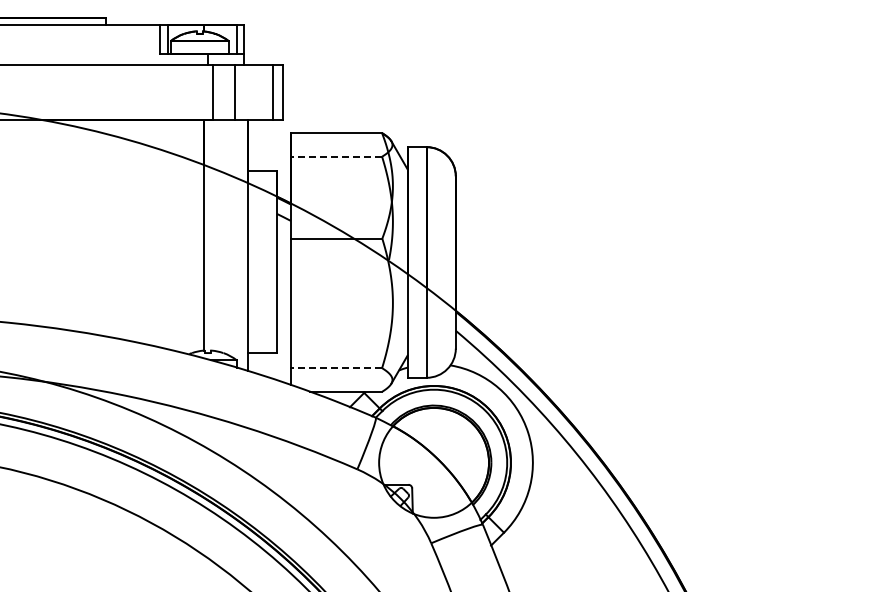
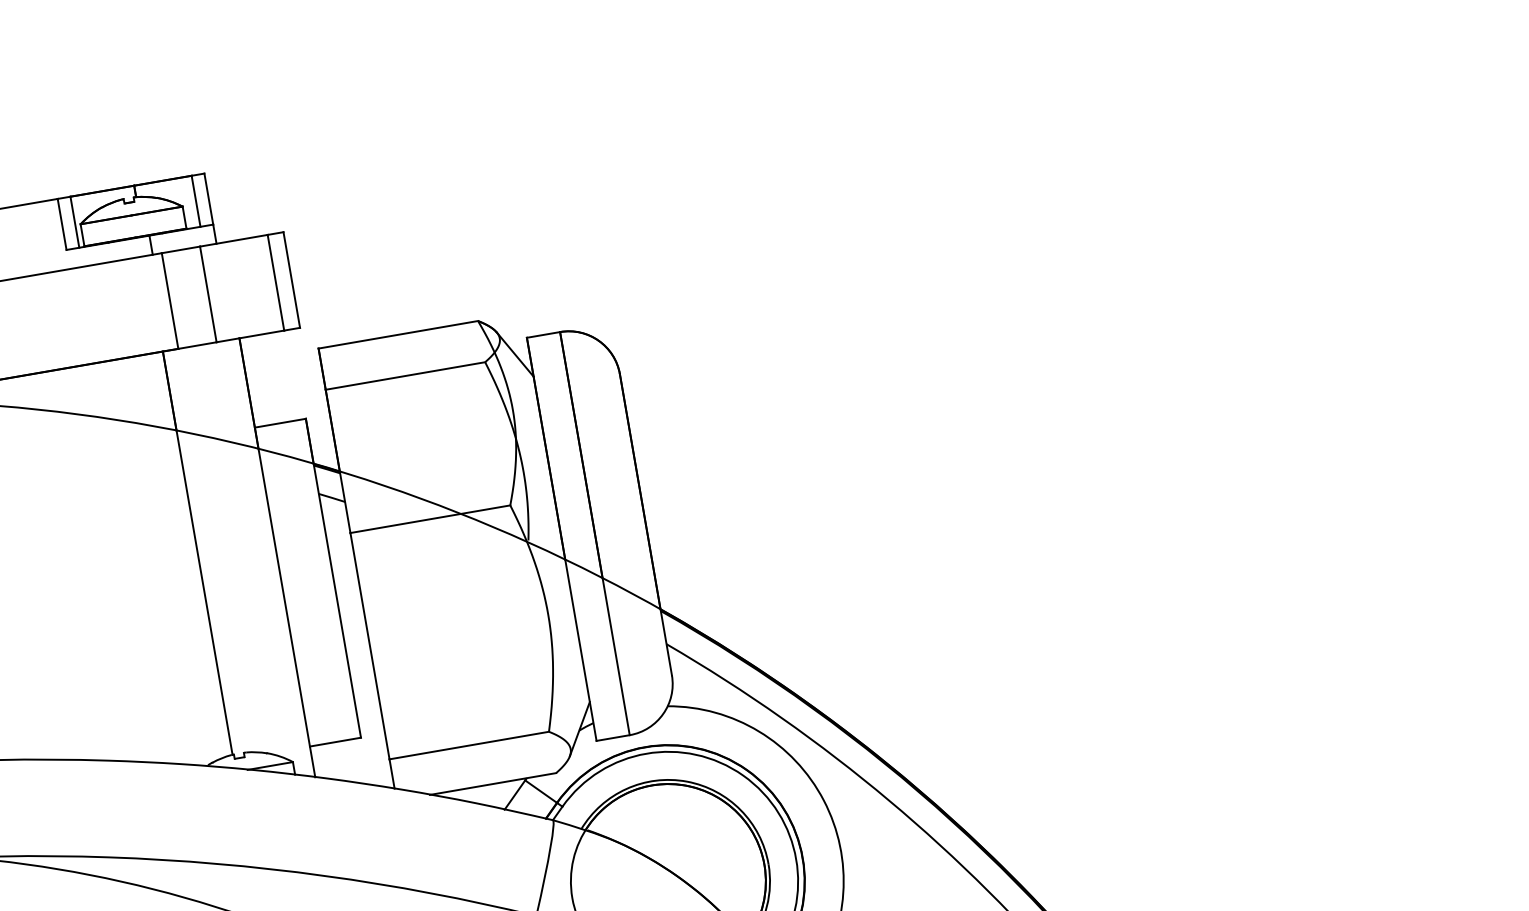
line: (336, 156) -> (405, 375), dashed -> solid
line: (336, 368) -> (469, 746), dashed -> solid

